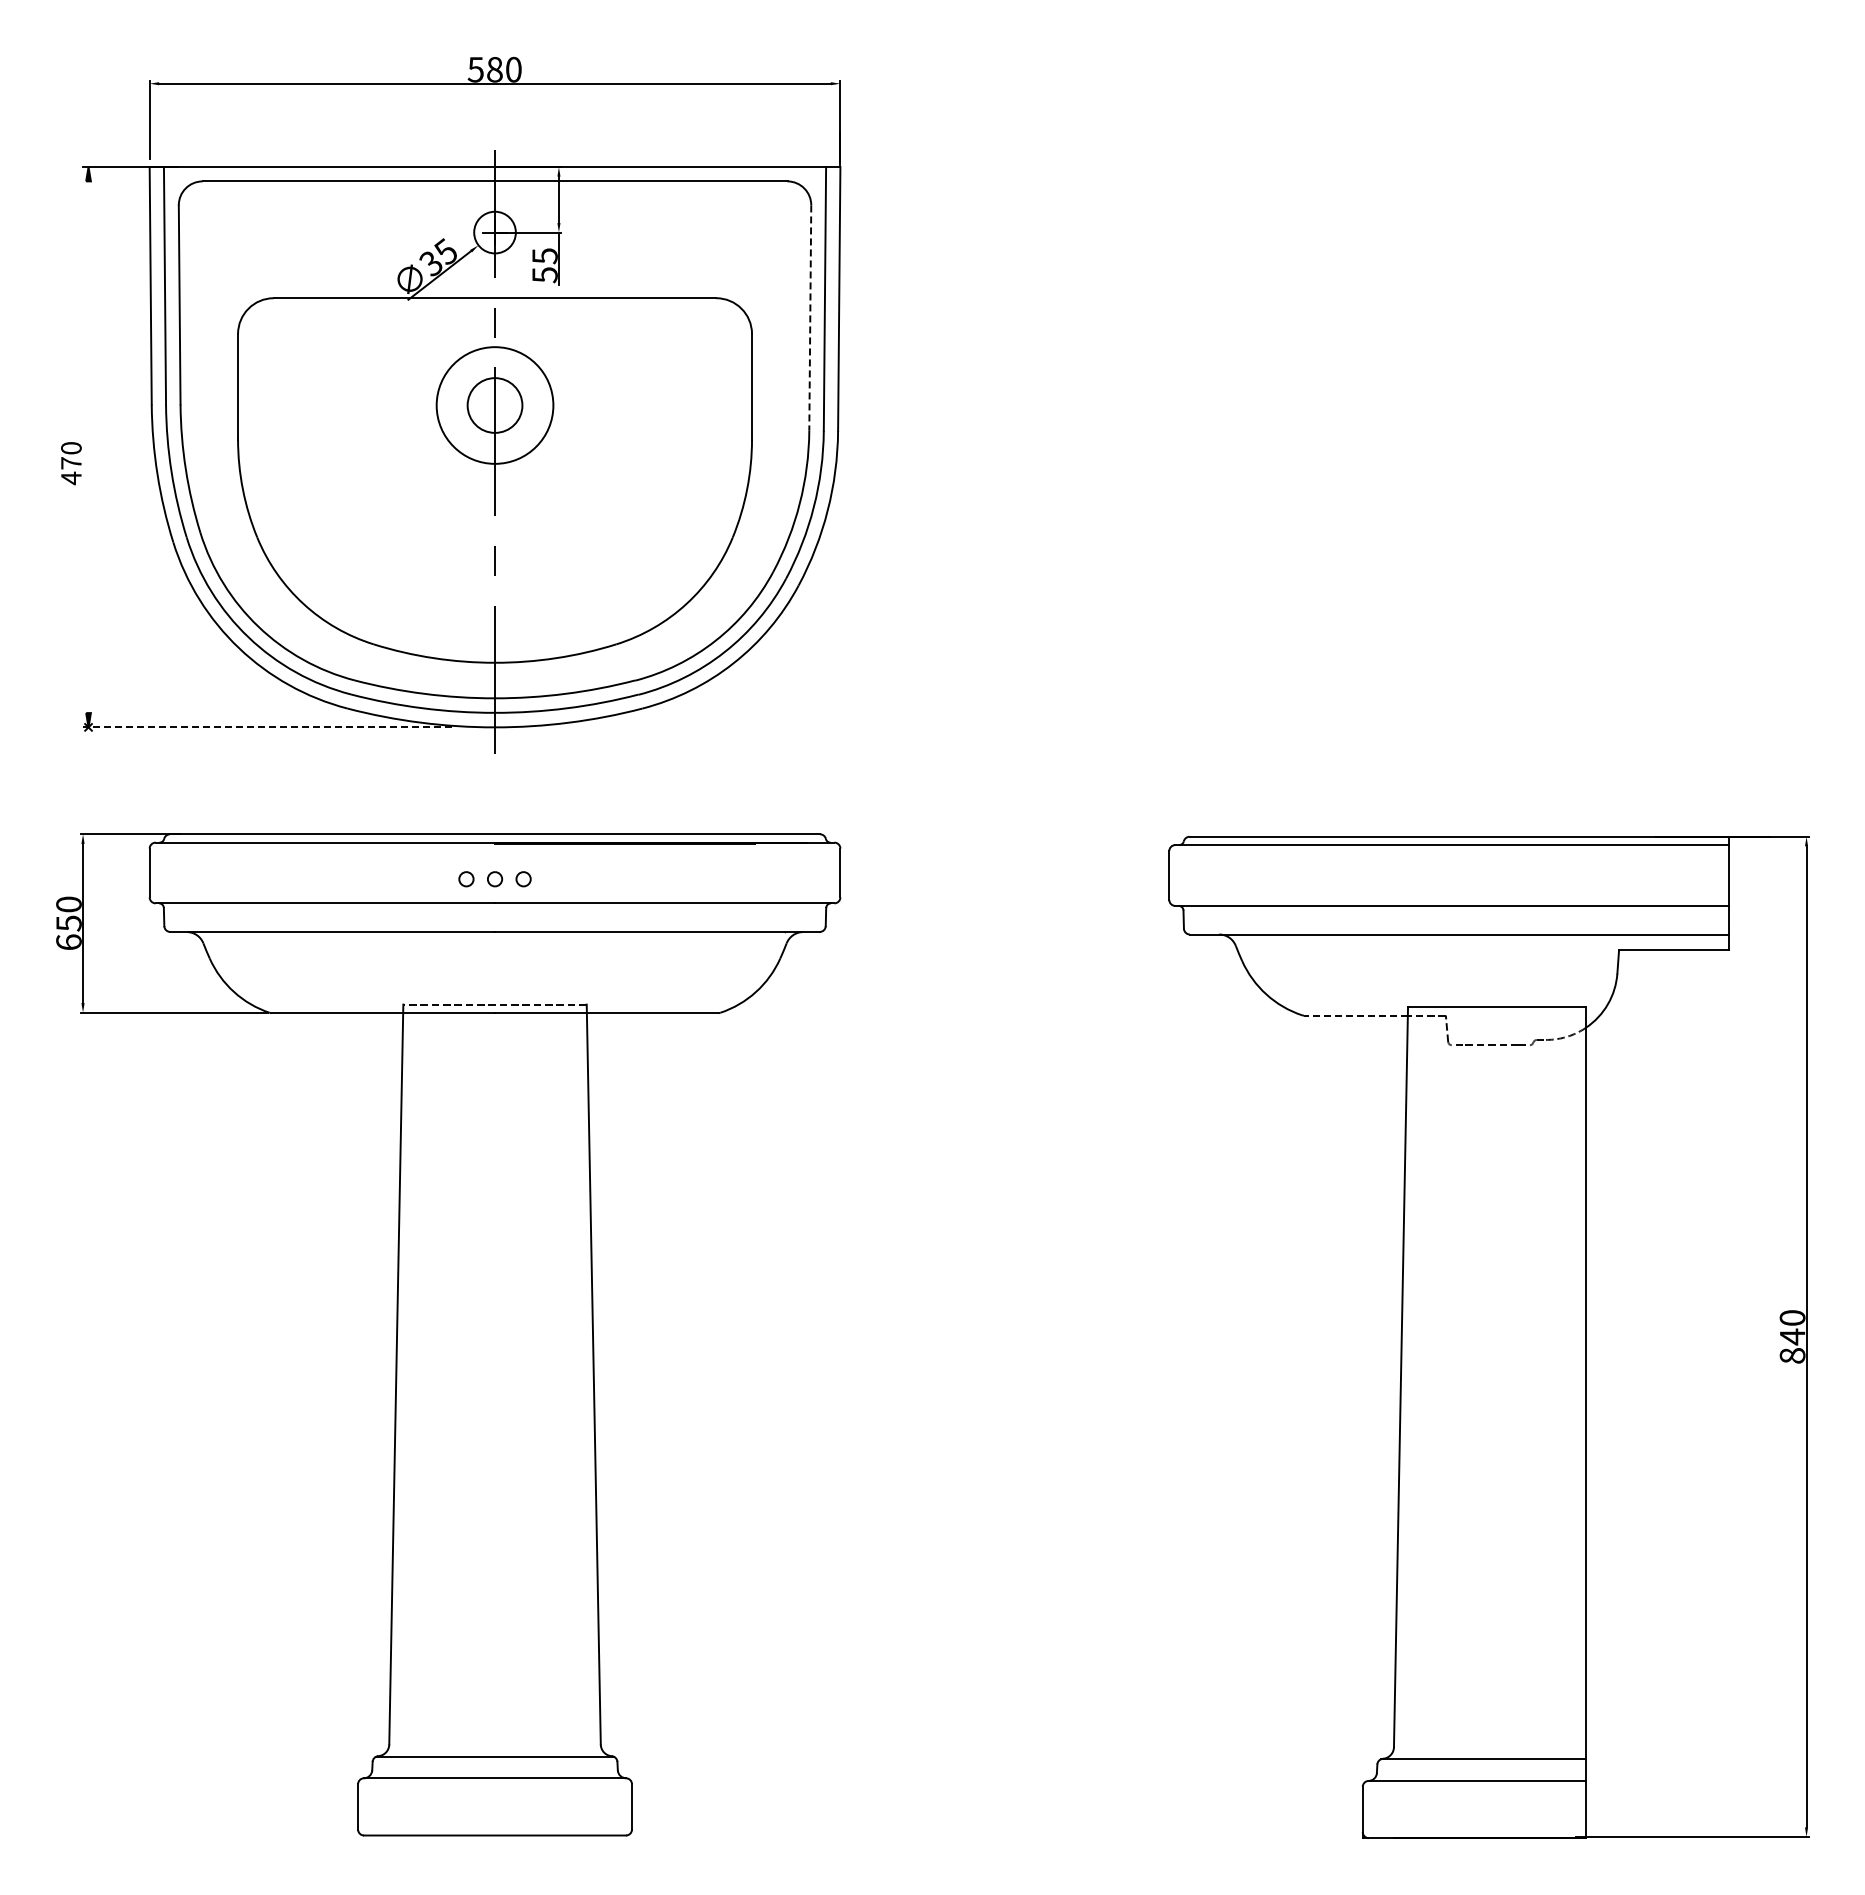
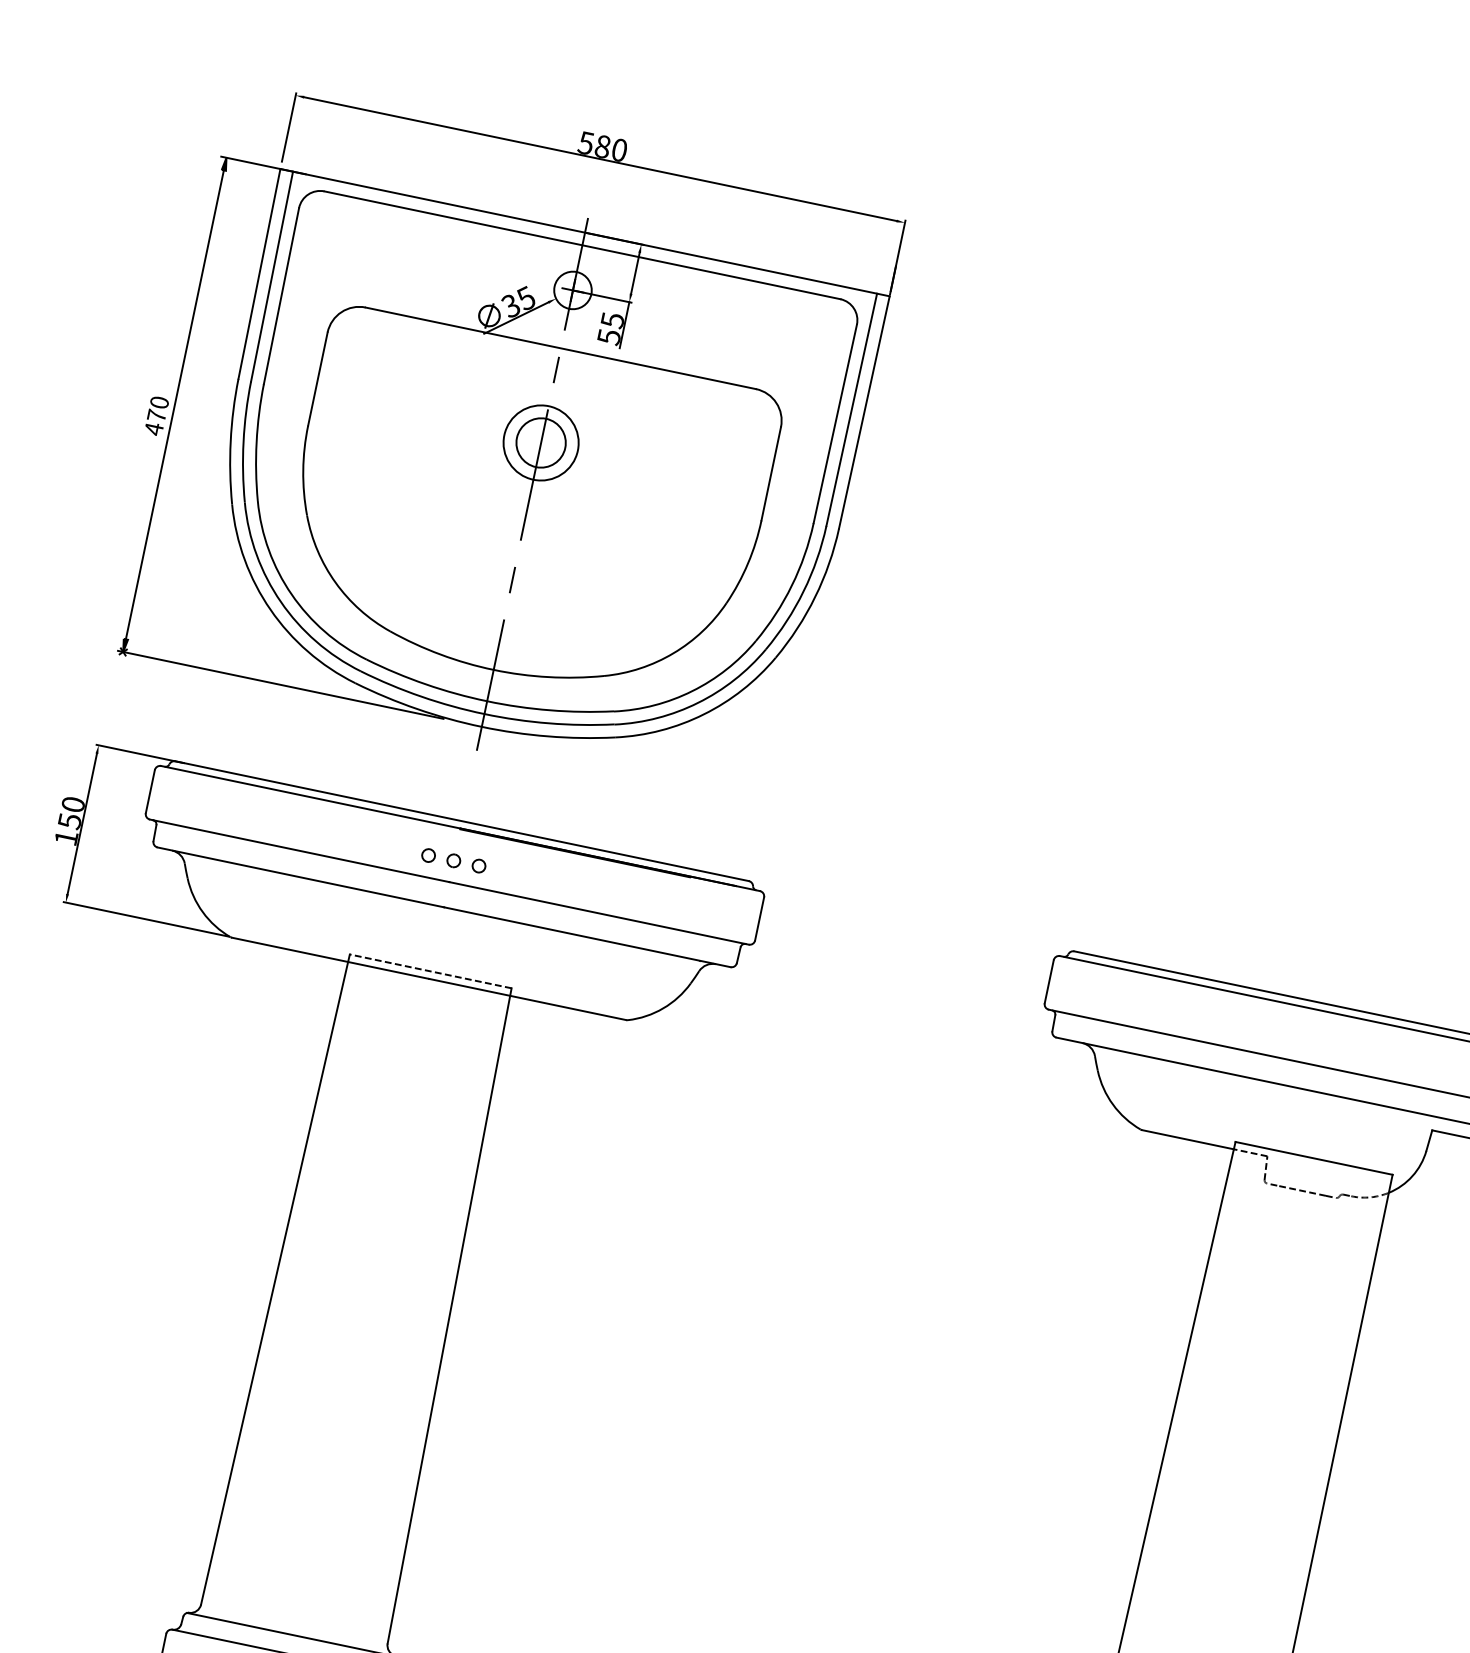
line: (810, 318) -> (835, 424), dashed -> solid
circle: (494, 405) -> (540, 442), size x0.71
line: (88, 447) -> (174, 405), added
line: (267, 727) -> (281, 685), dashed -> solid
text: (68, 941) -> (66, 837), 650 -> 150
line: (1355, 1015) -> (1187, 1139), dashed -> solid

